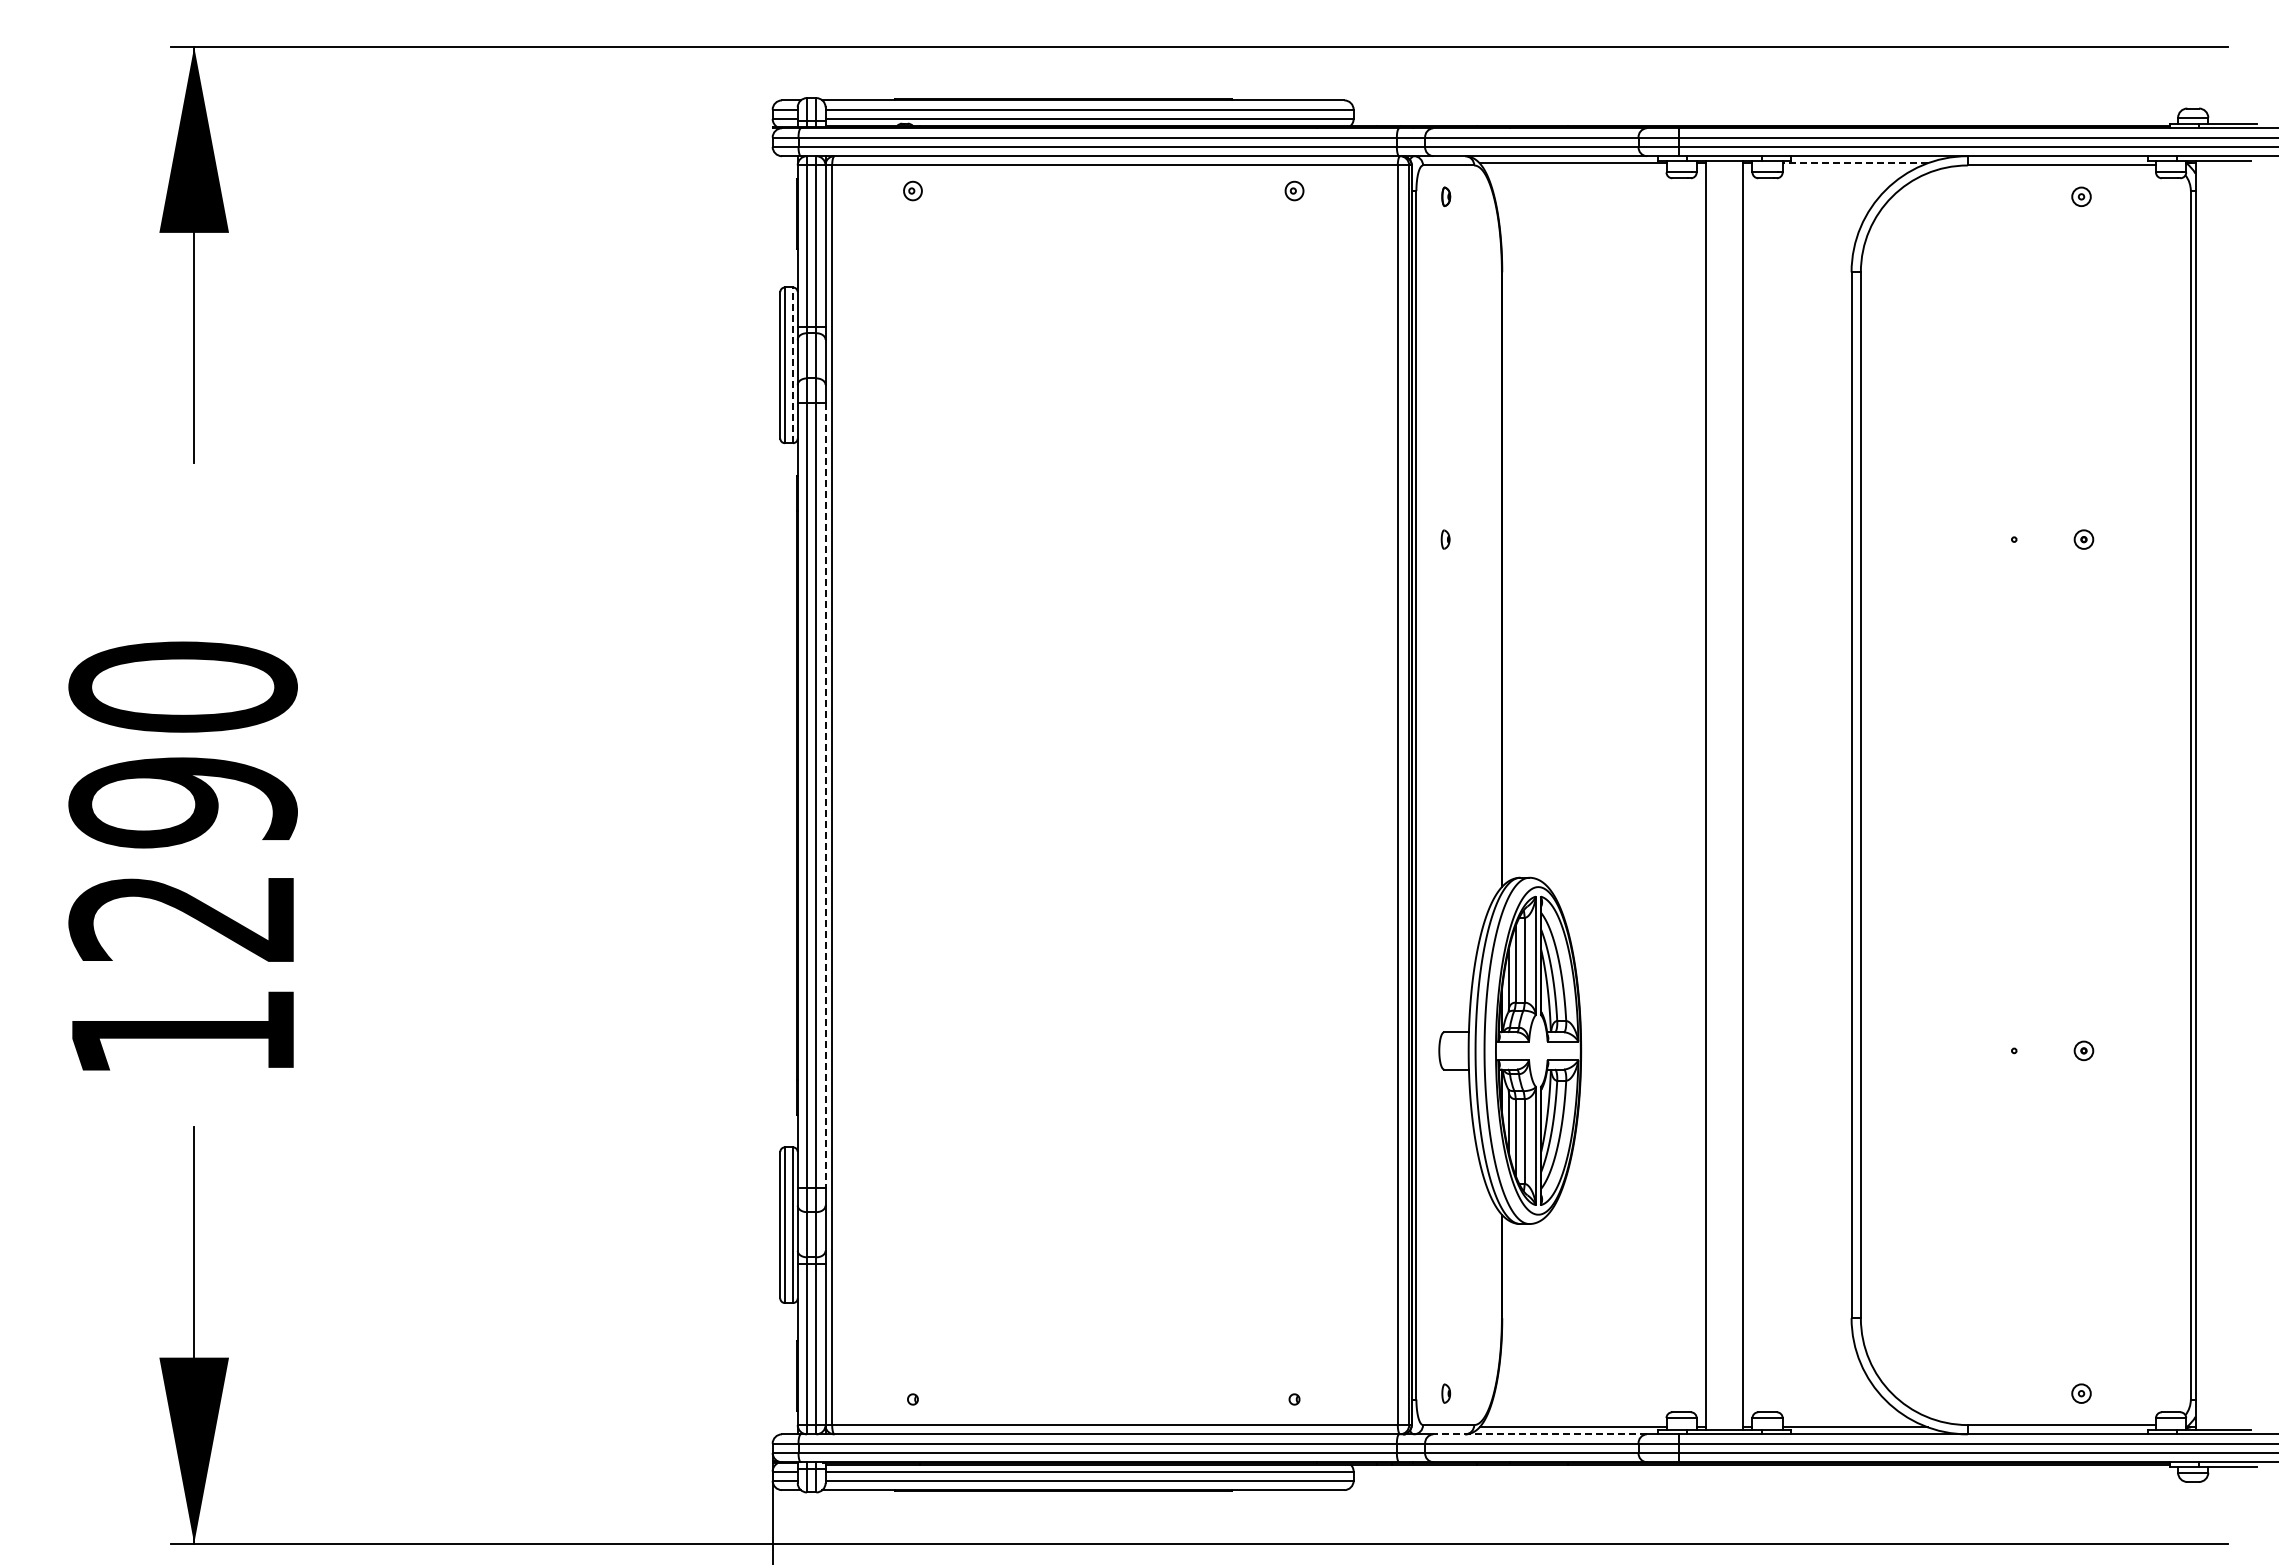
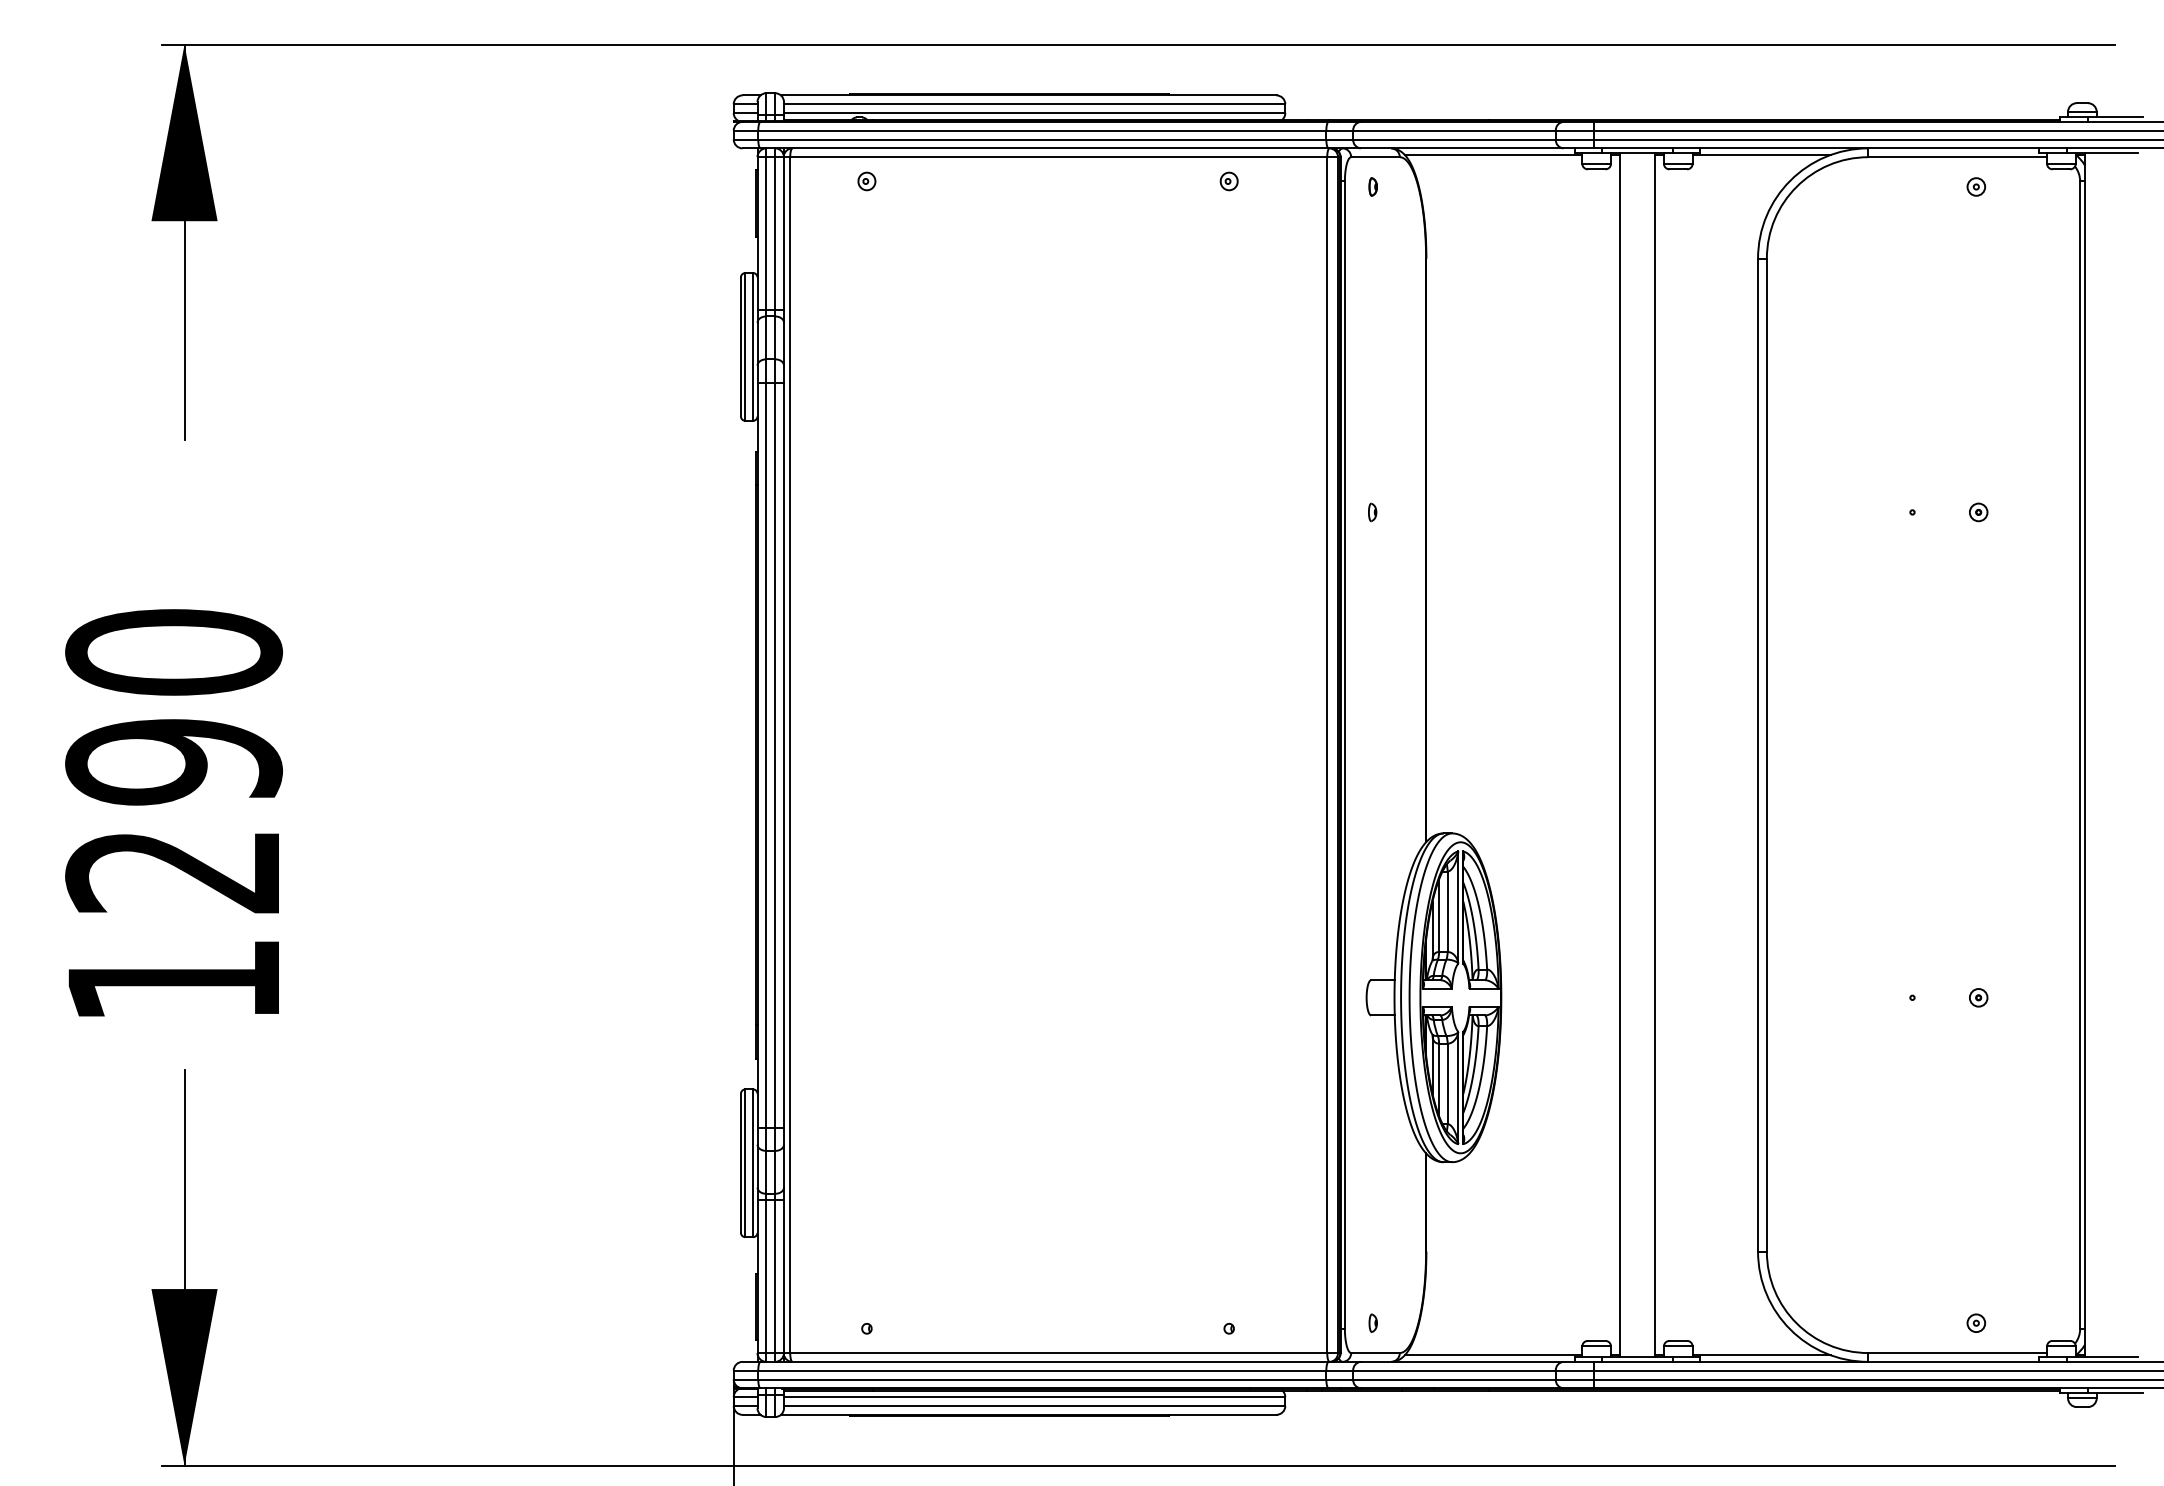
line: (1855, 163) -> (1761, 155), dashed -> solid
line: (793, 365) -> (753, 347), dashed -> solid
line: (825, 795) -> (783, 755), dashed -> solid
line: (1539, 1434) -> (1461, 1362), dashed -> solid

